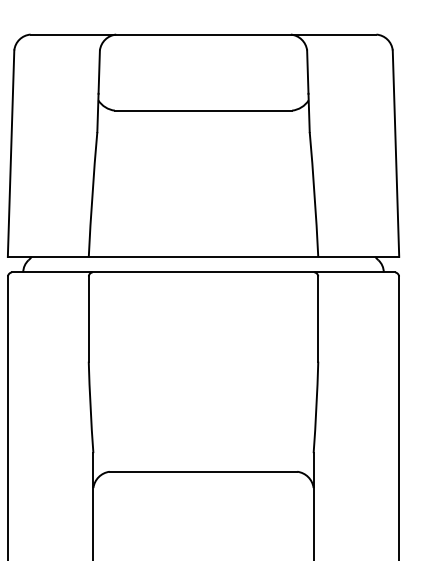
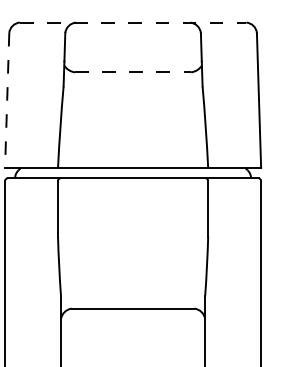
line: (204, 34) -> (133, 22), solid -> dashed
line: (204, 110) -> (133, 72), solid -> dashed
line: (11, 153) -> (7, 100), solid -> dashed

